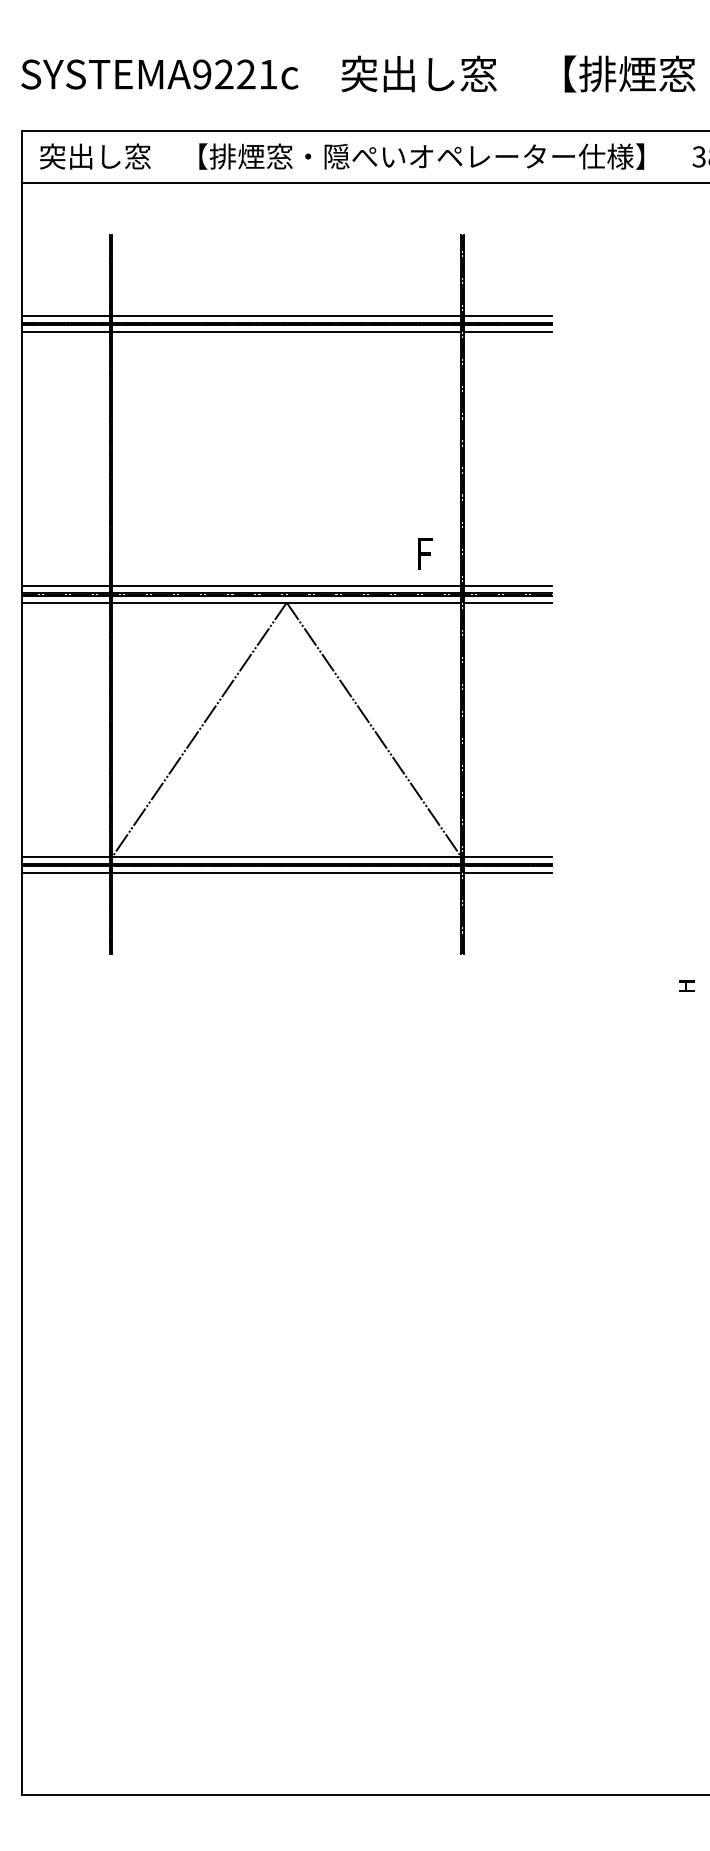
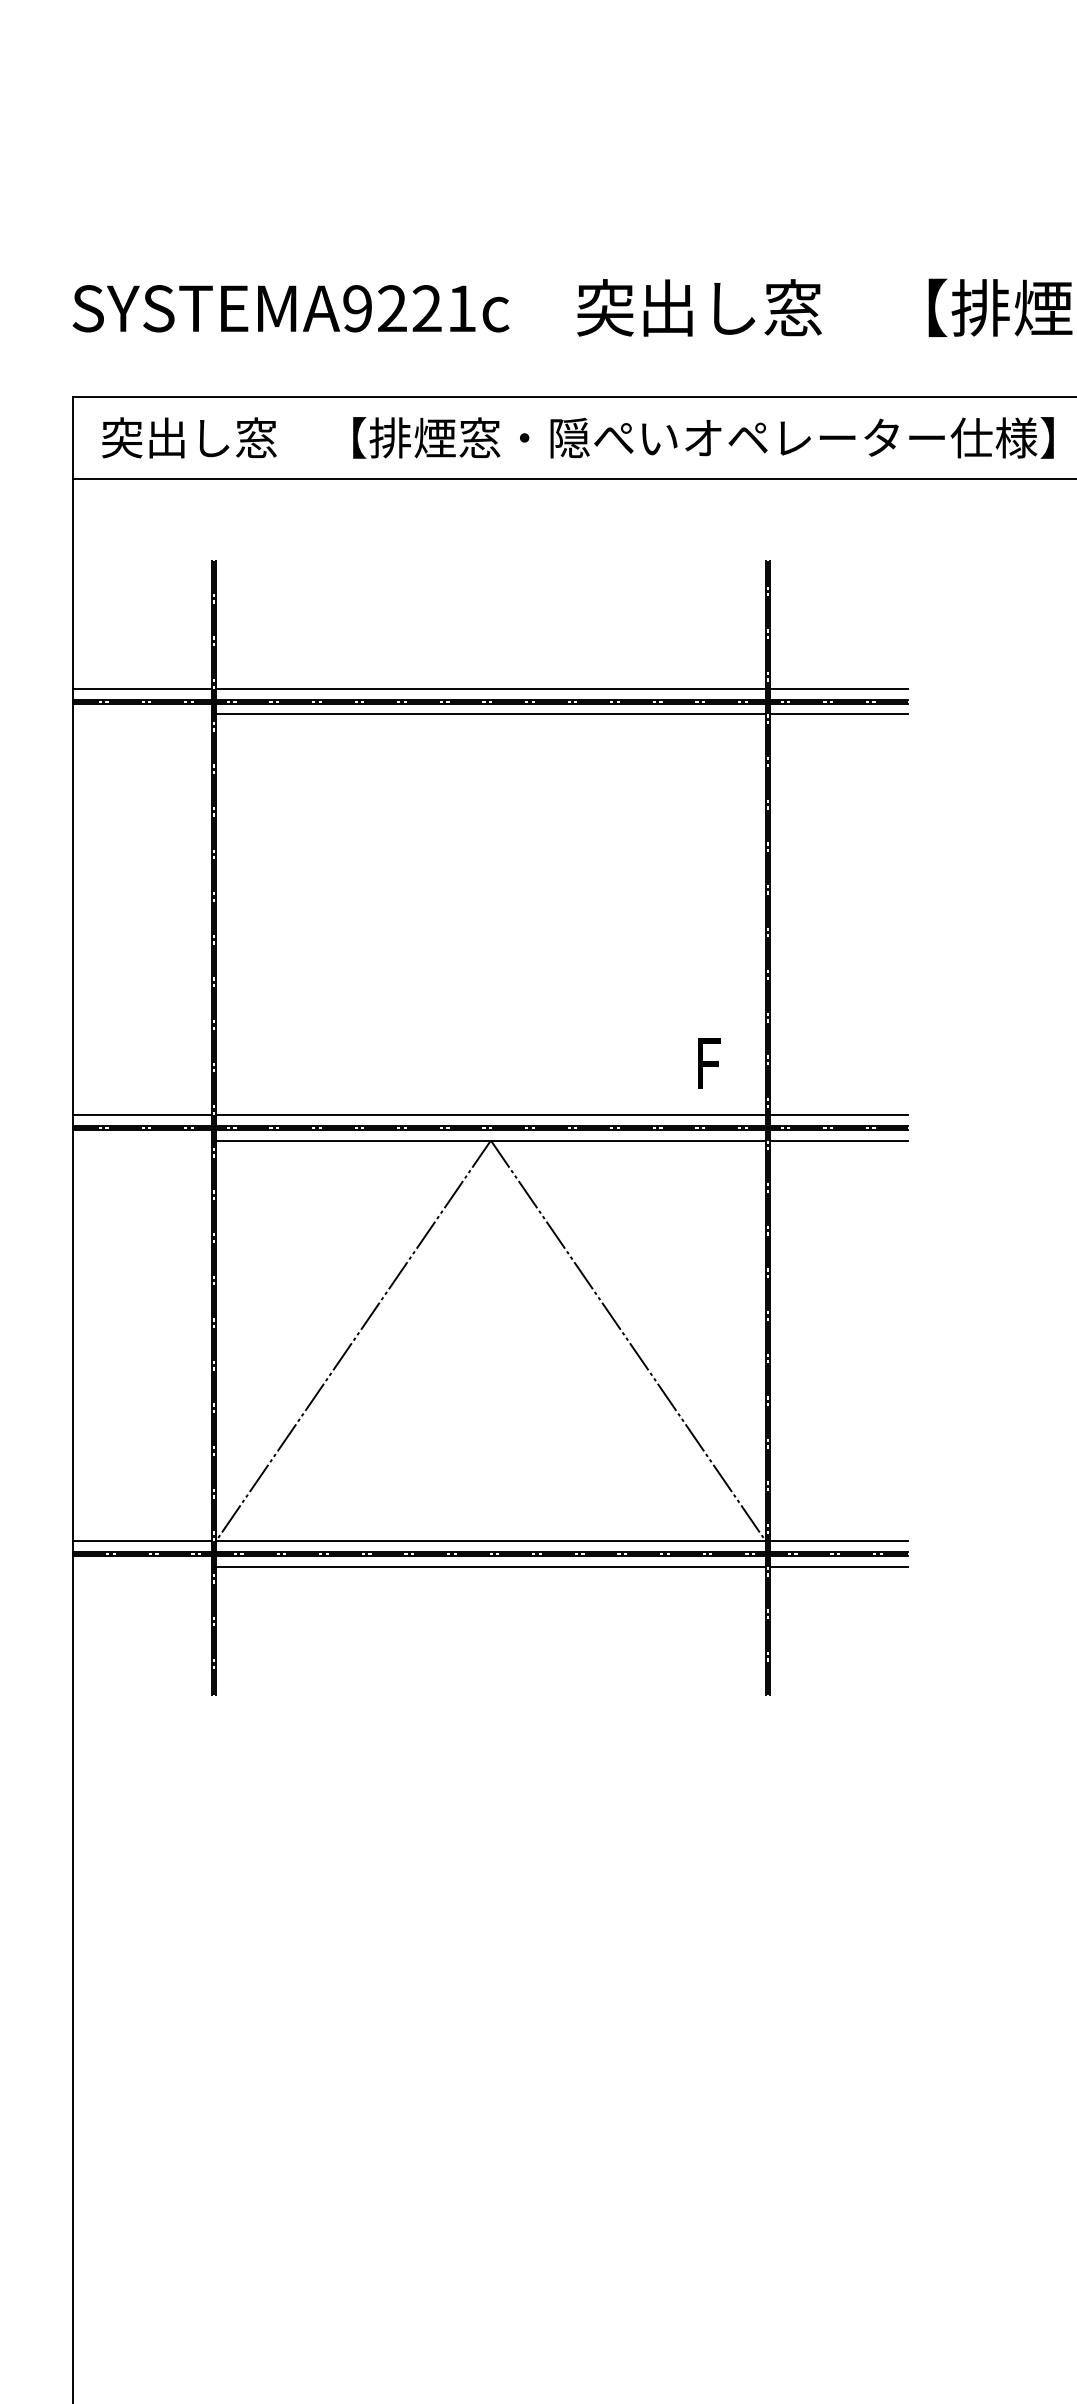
line: (65, 332) -> (142, 715), removed
line: (65, 602) -> (142, 1140), removed
line: (65, 873) -> (142, 1567), removed

